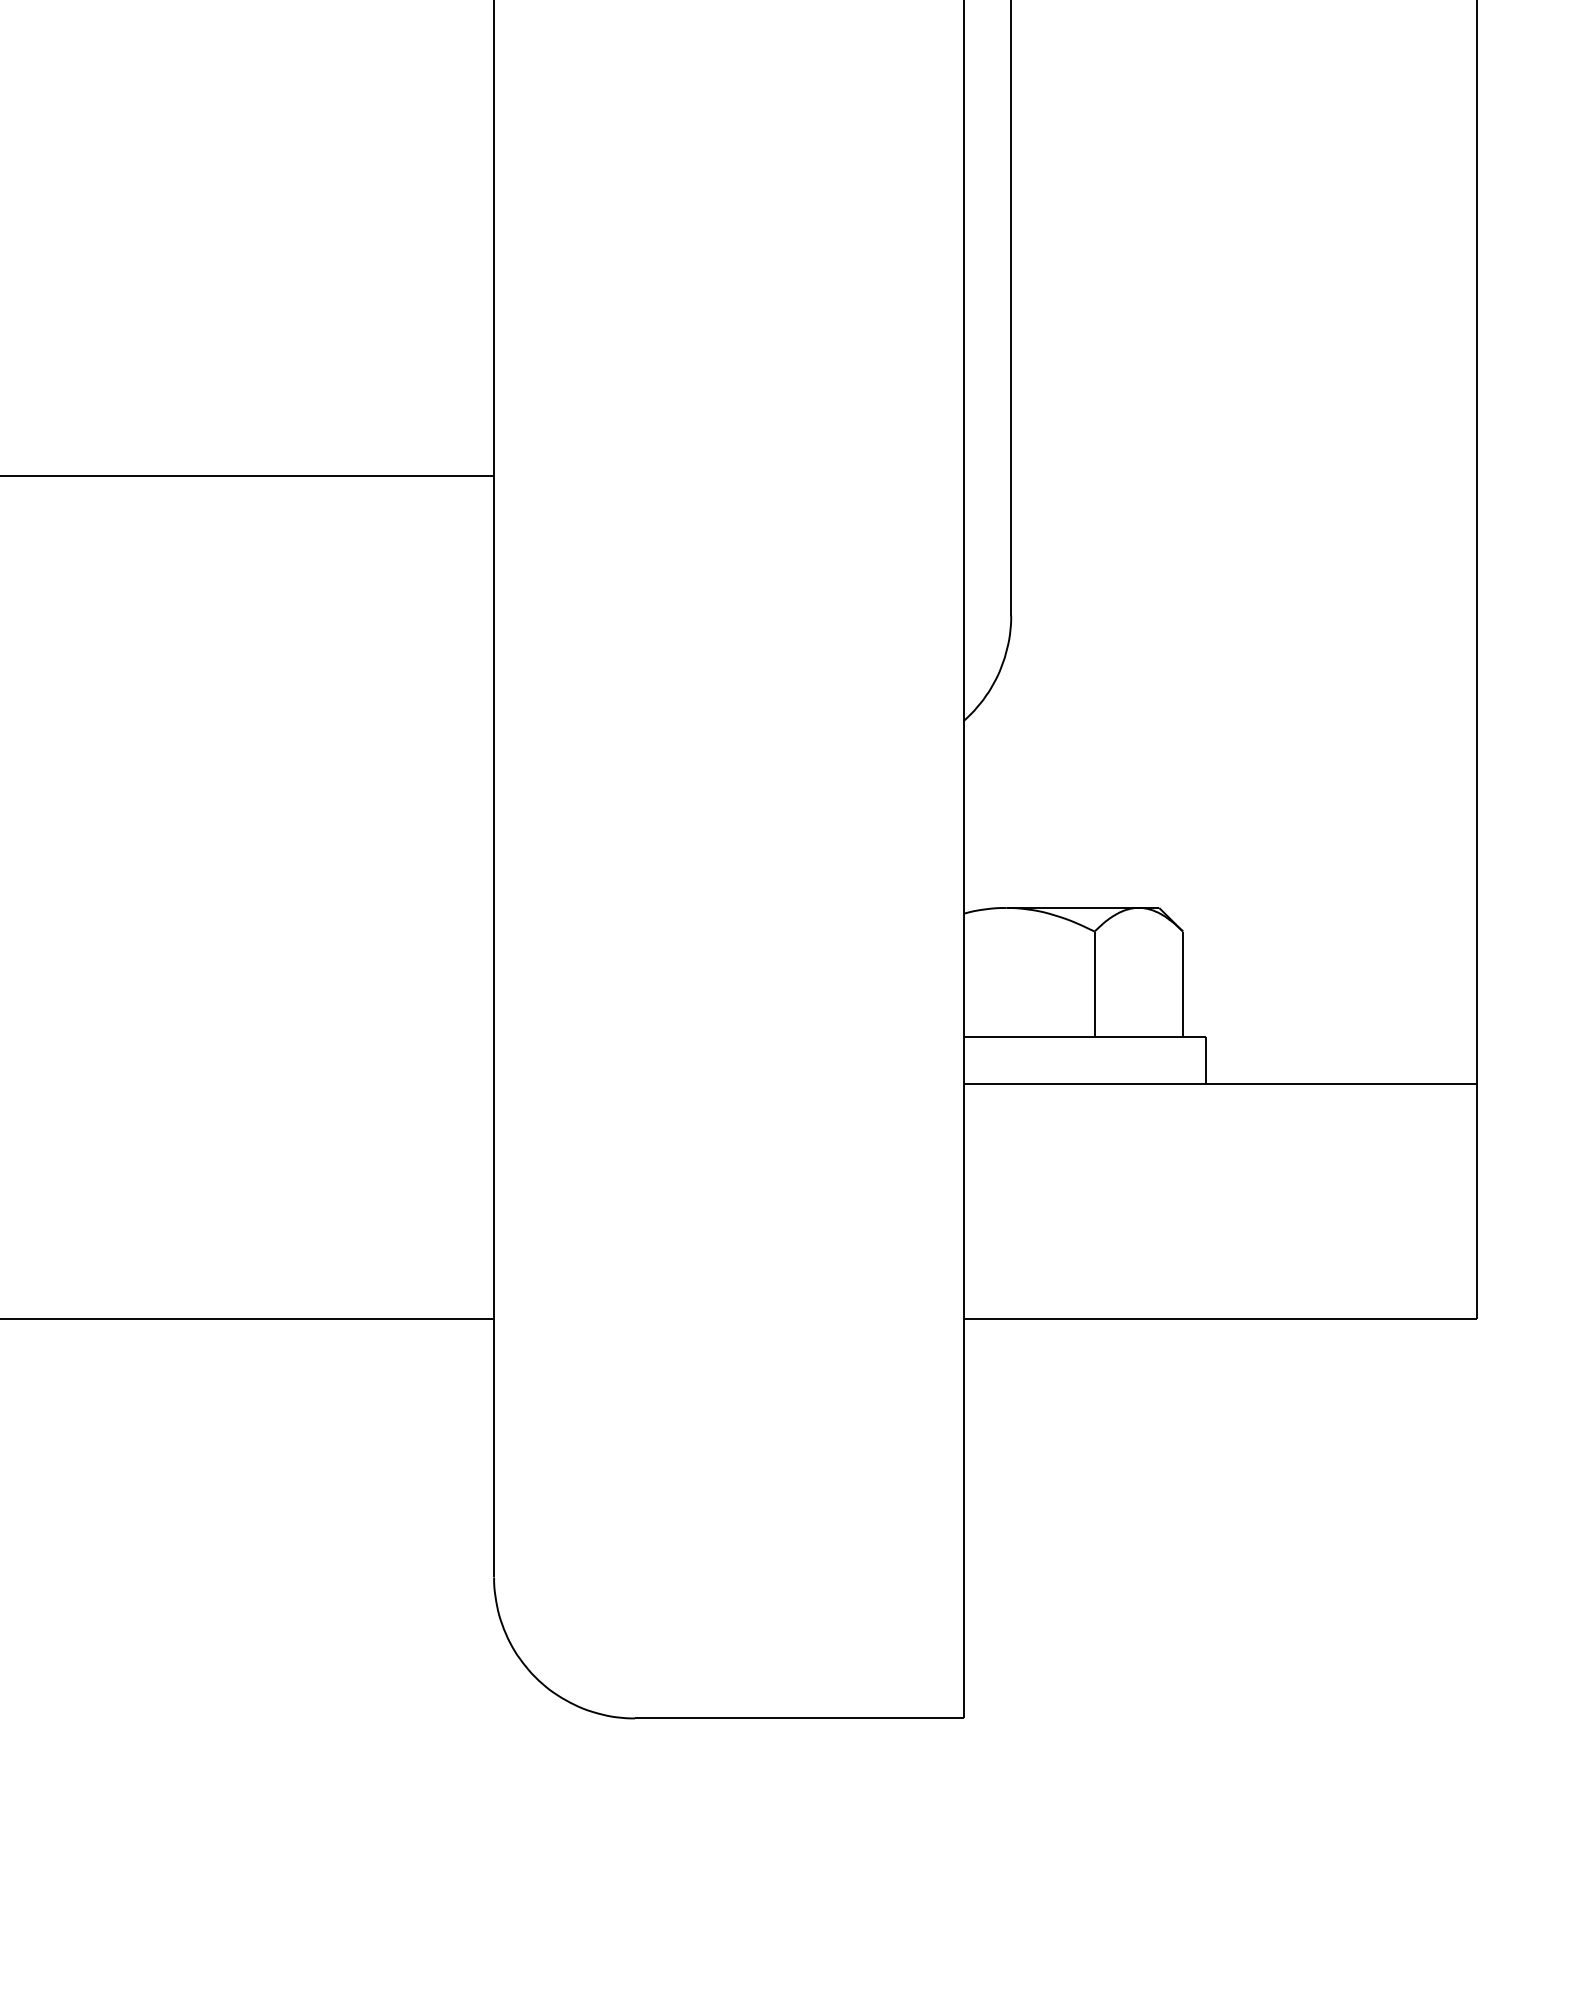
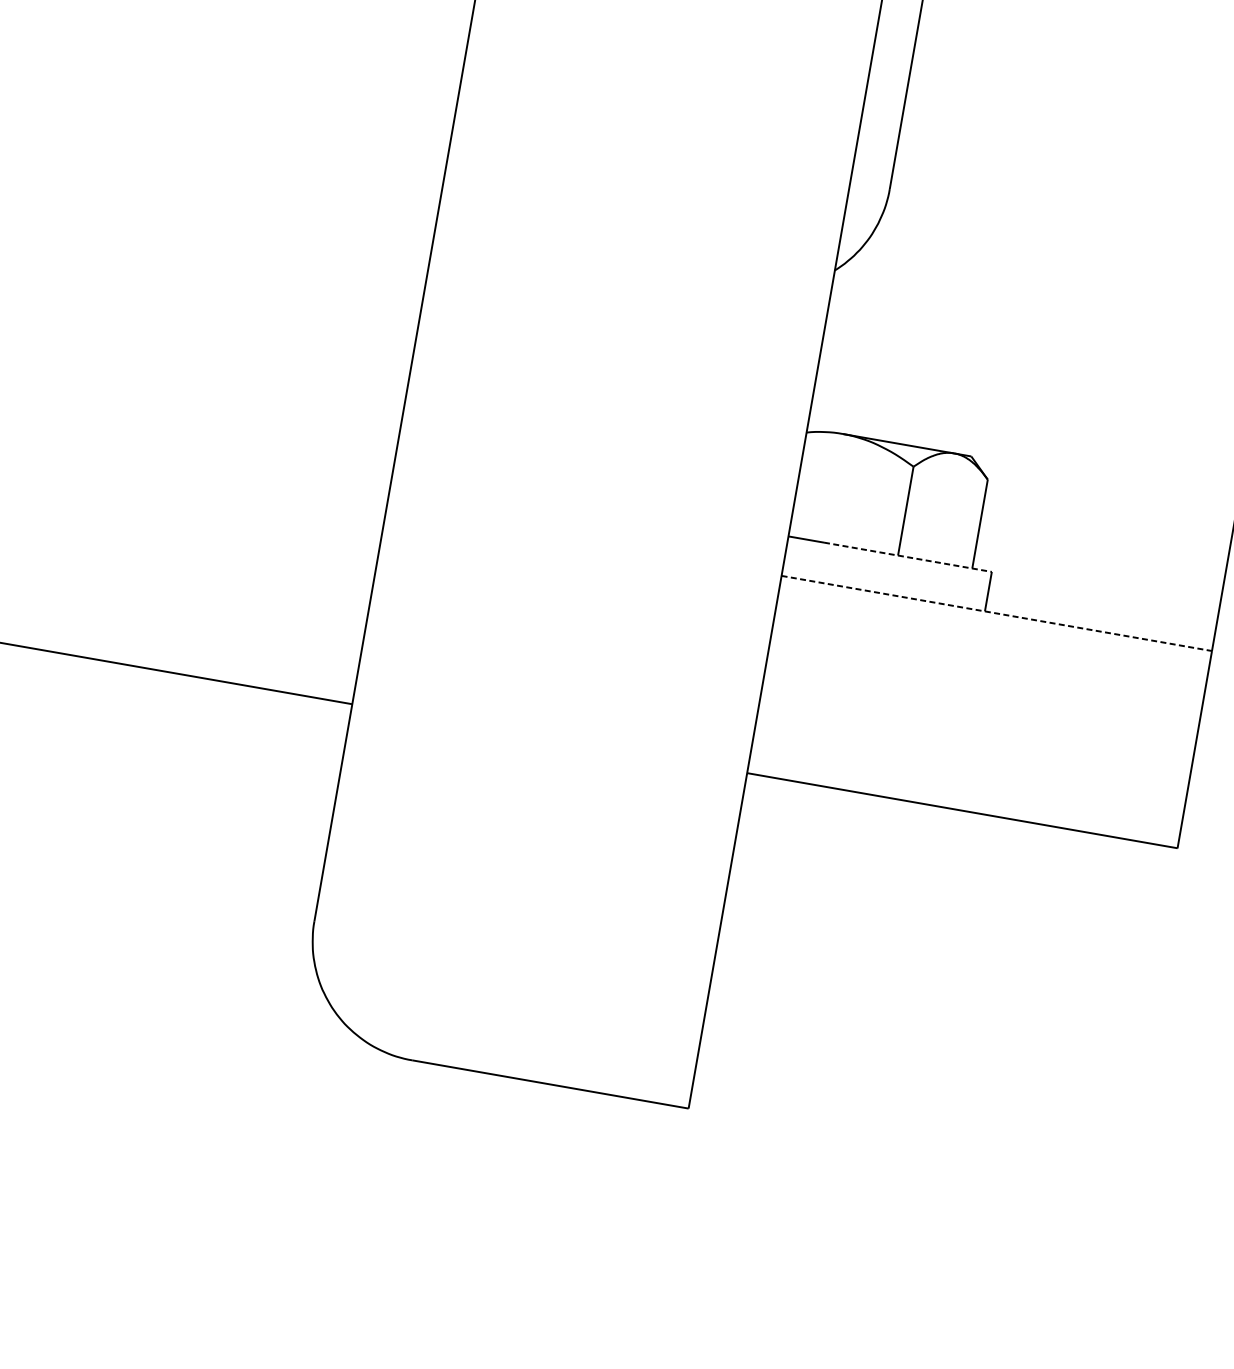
line: (1106, 1037) -> (908, 557), solid -> dashed
line: (1220, 1084) -> (996, 613), solid -> dashed

